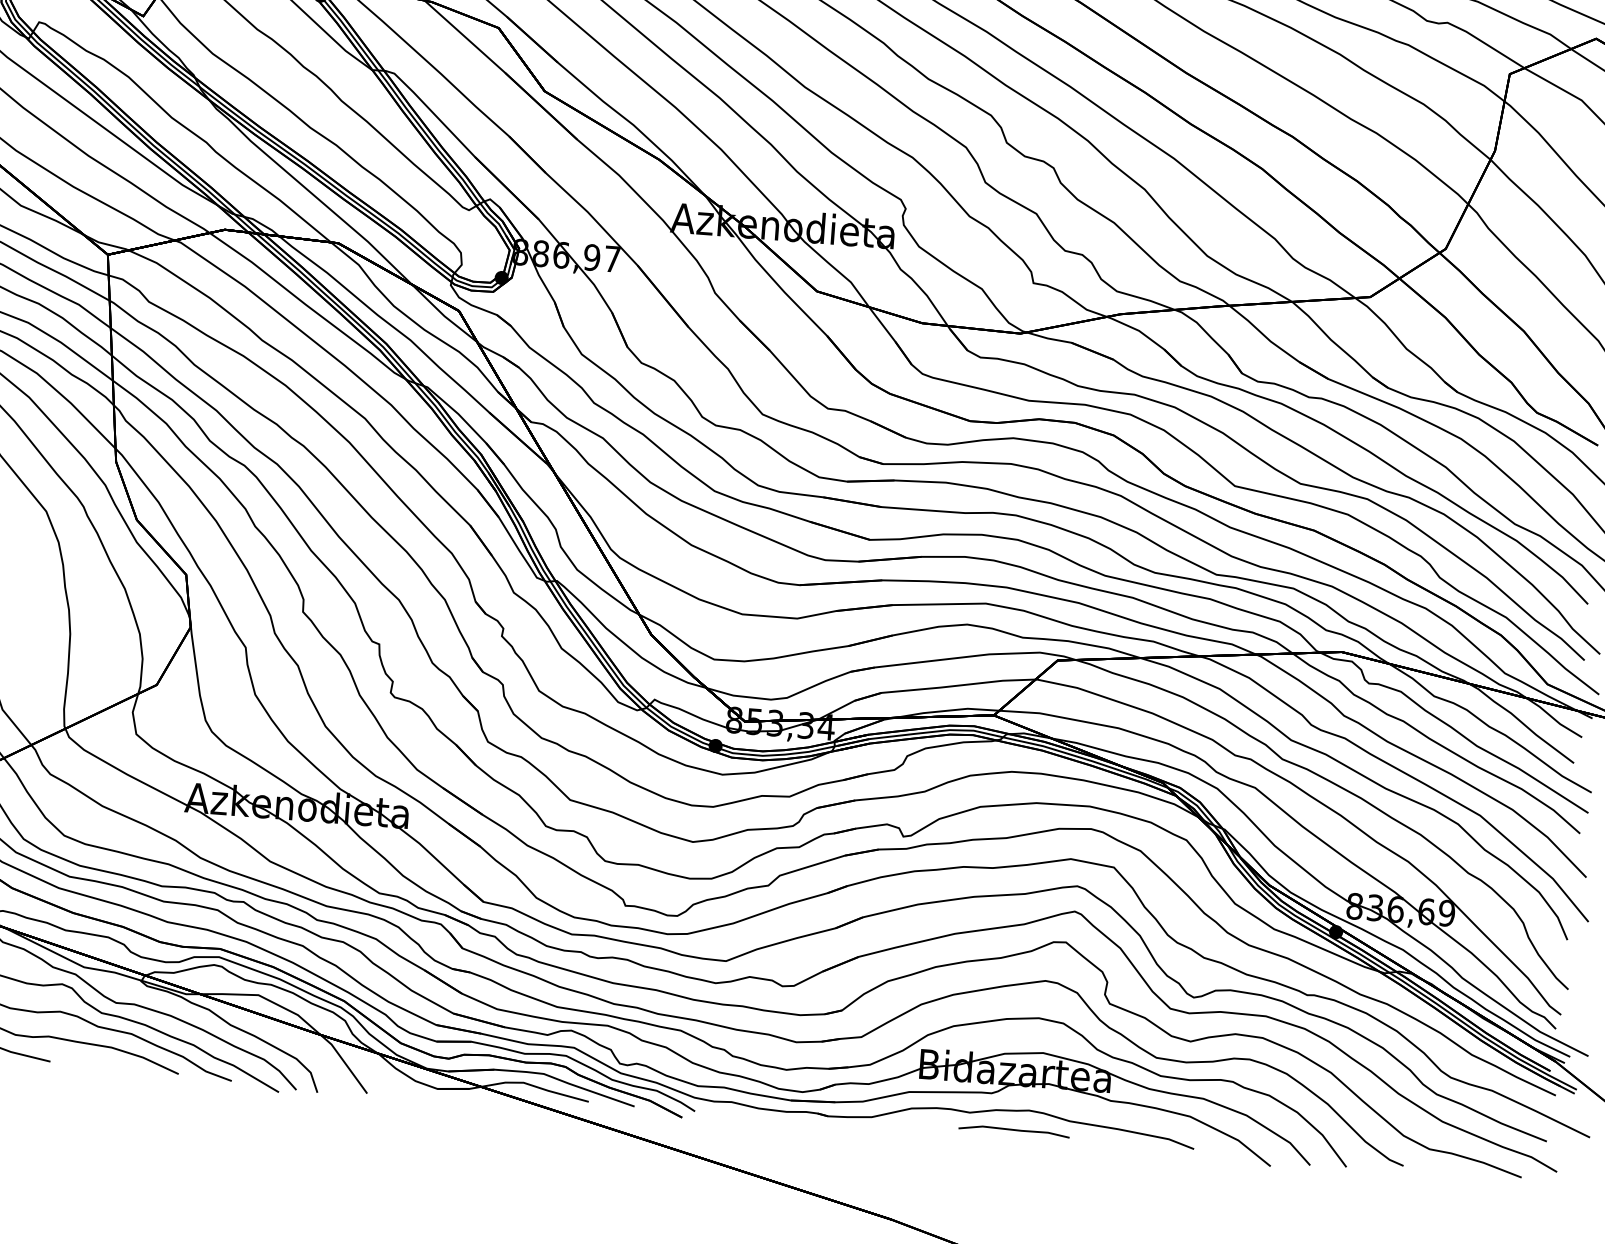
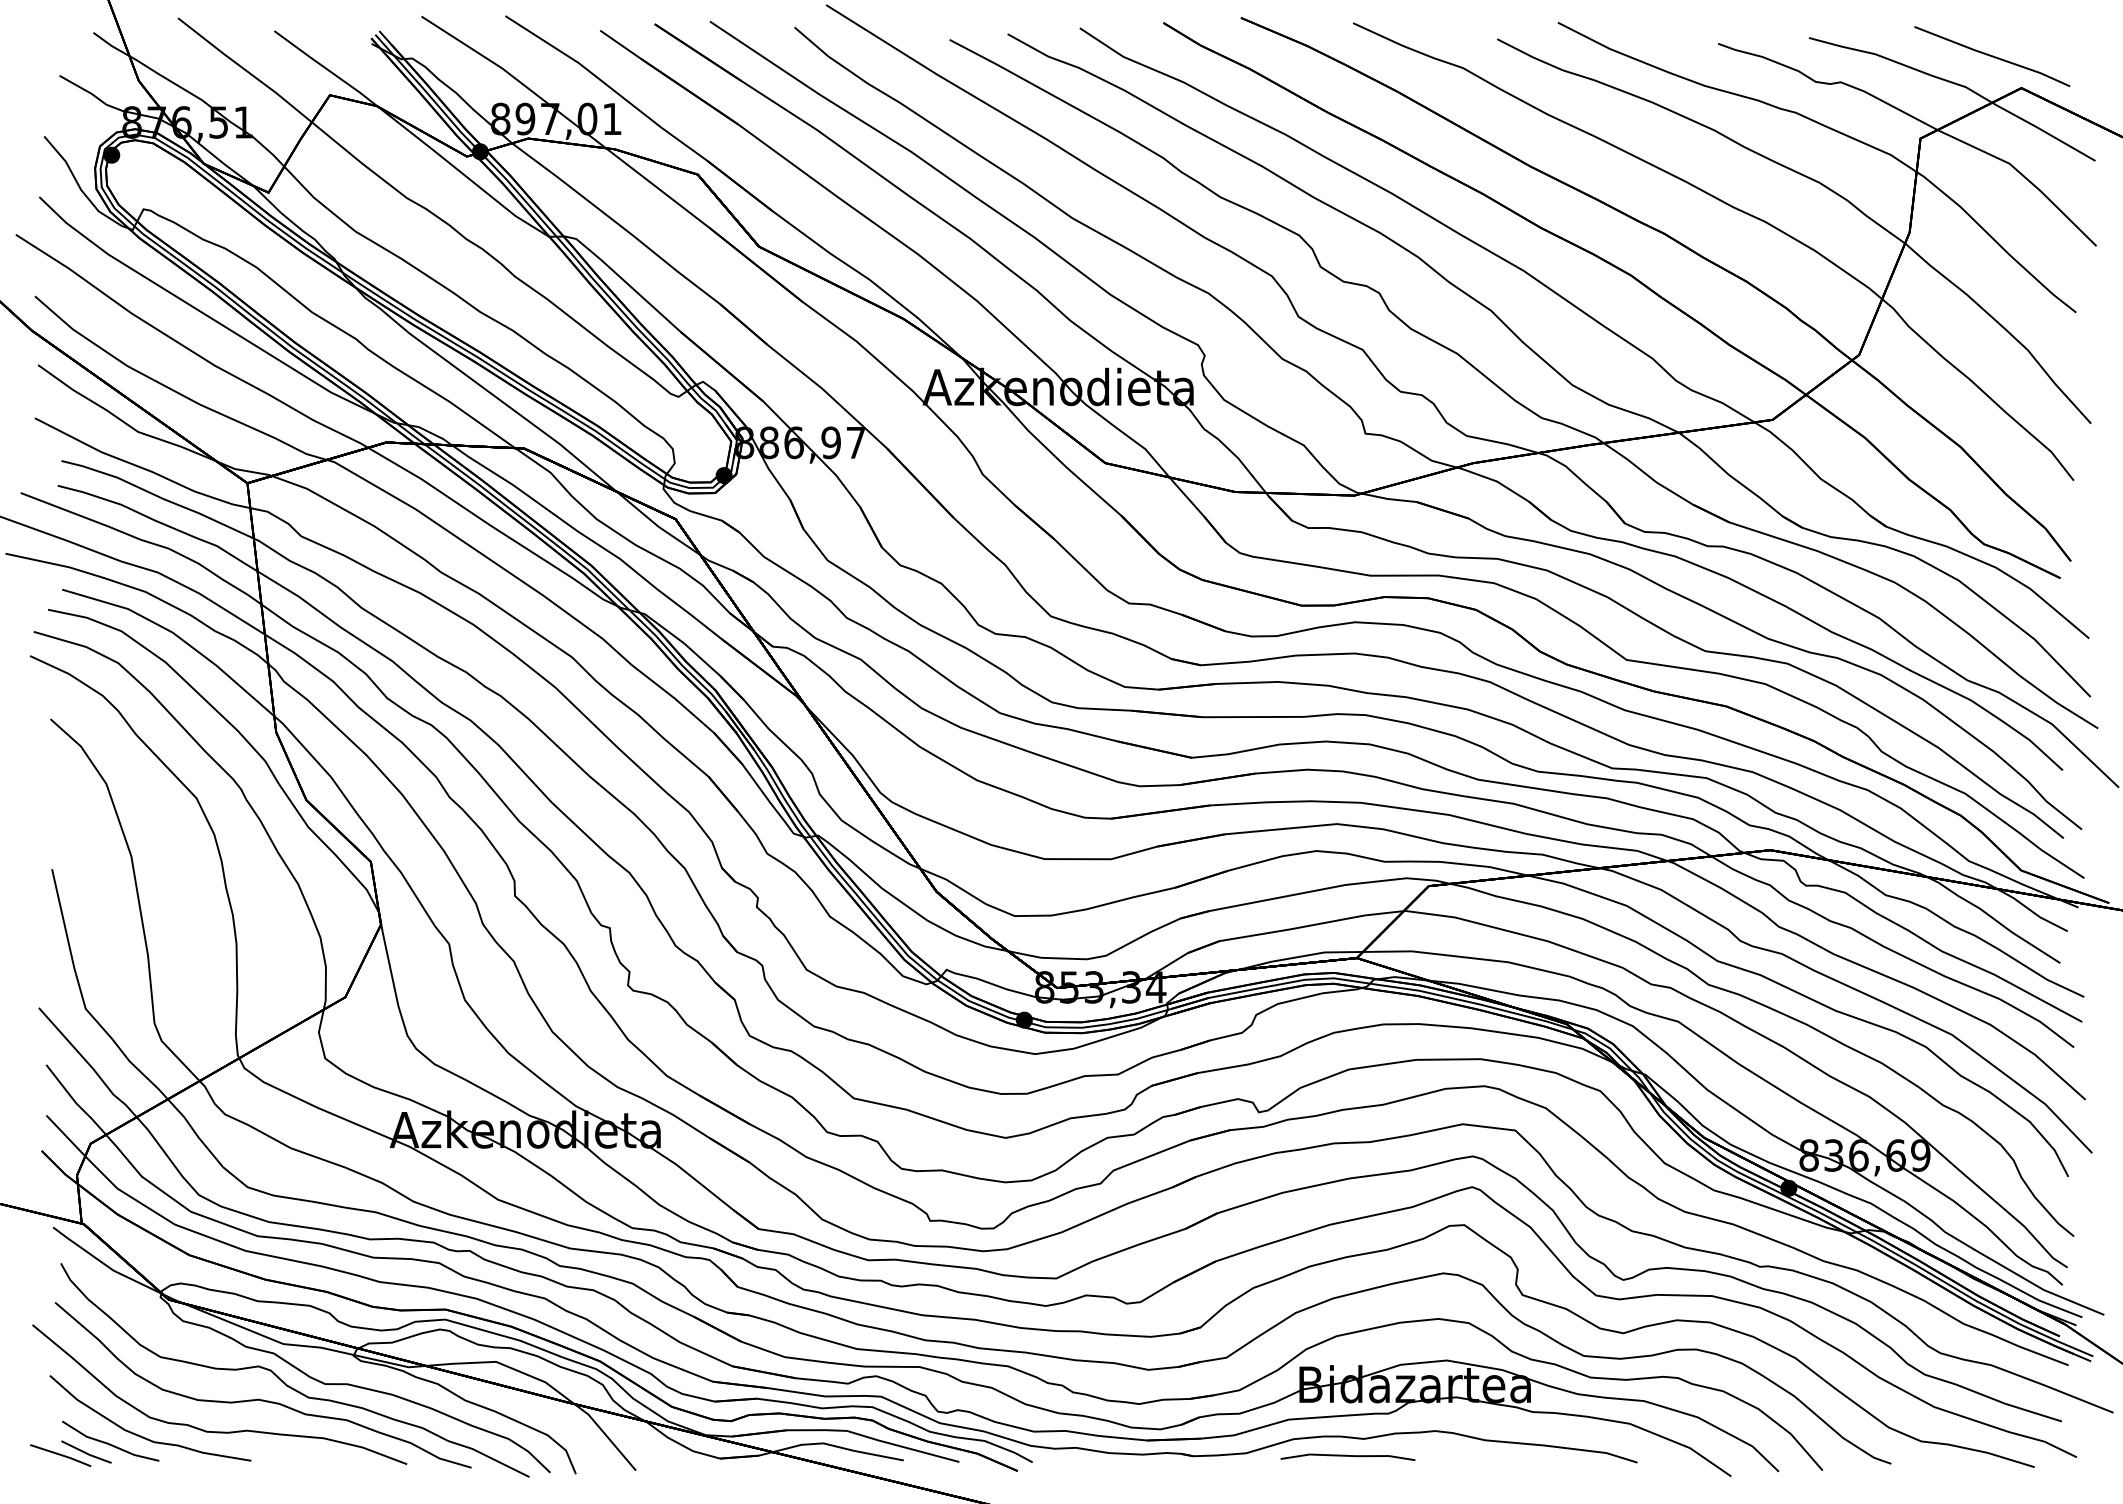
line: (1013, 1130) -> (1347, 1456), moved

